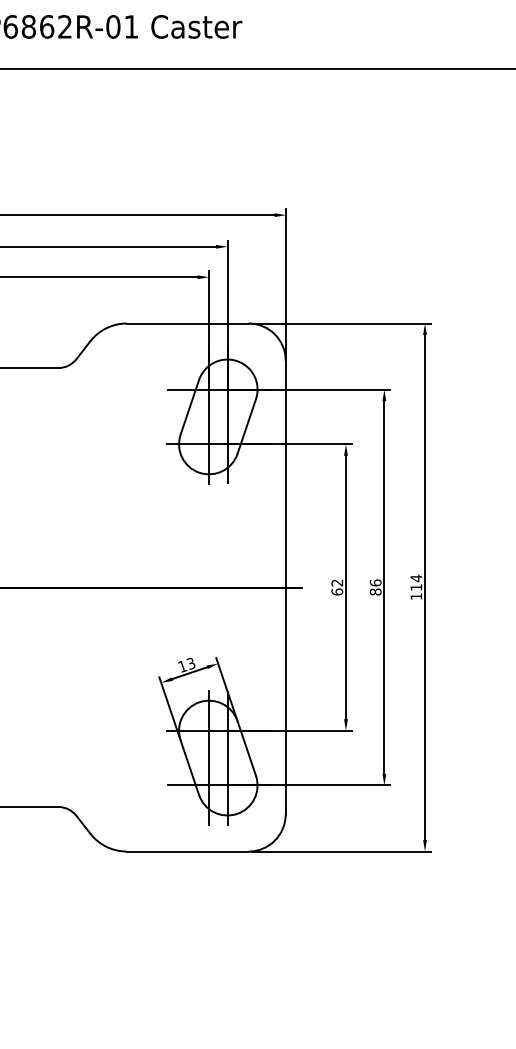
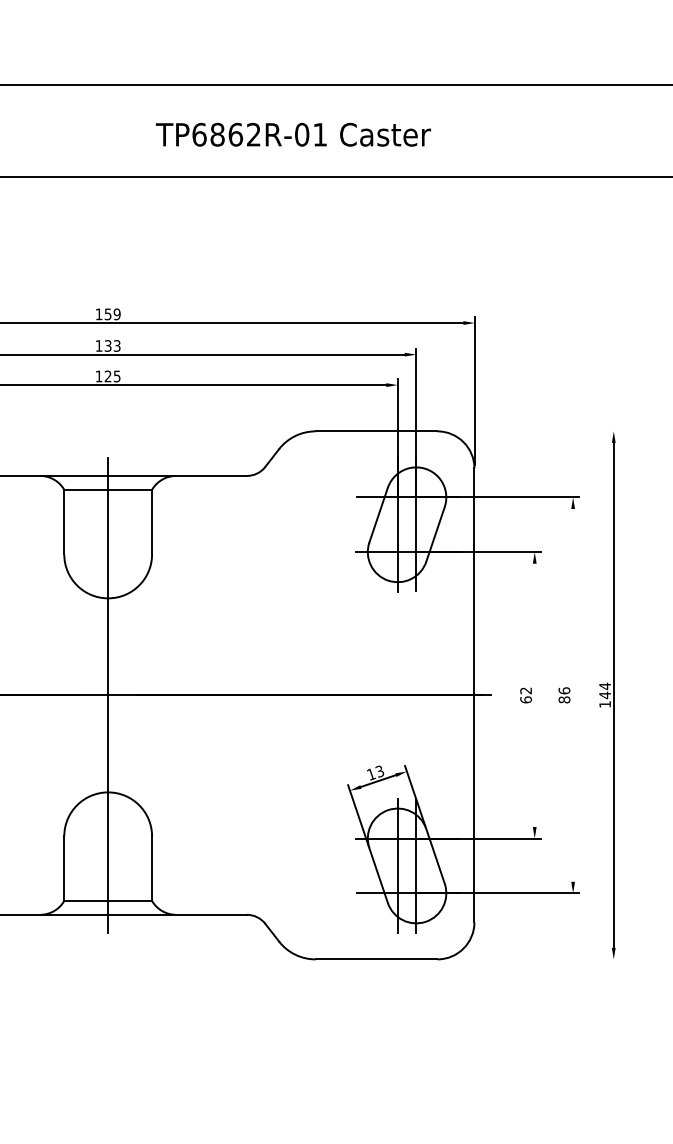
line: (340, 323) -> (529, 431), removed
line: (384, 586) -> (573, 694), removed
line: (345, 587) -> (534, 695), removed
text: (415, 587) -> (604, 695), 114 -> 144
line: (340, 851) -> (529, 959), removed

